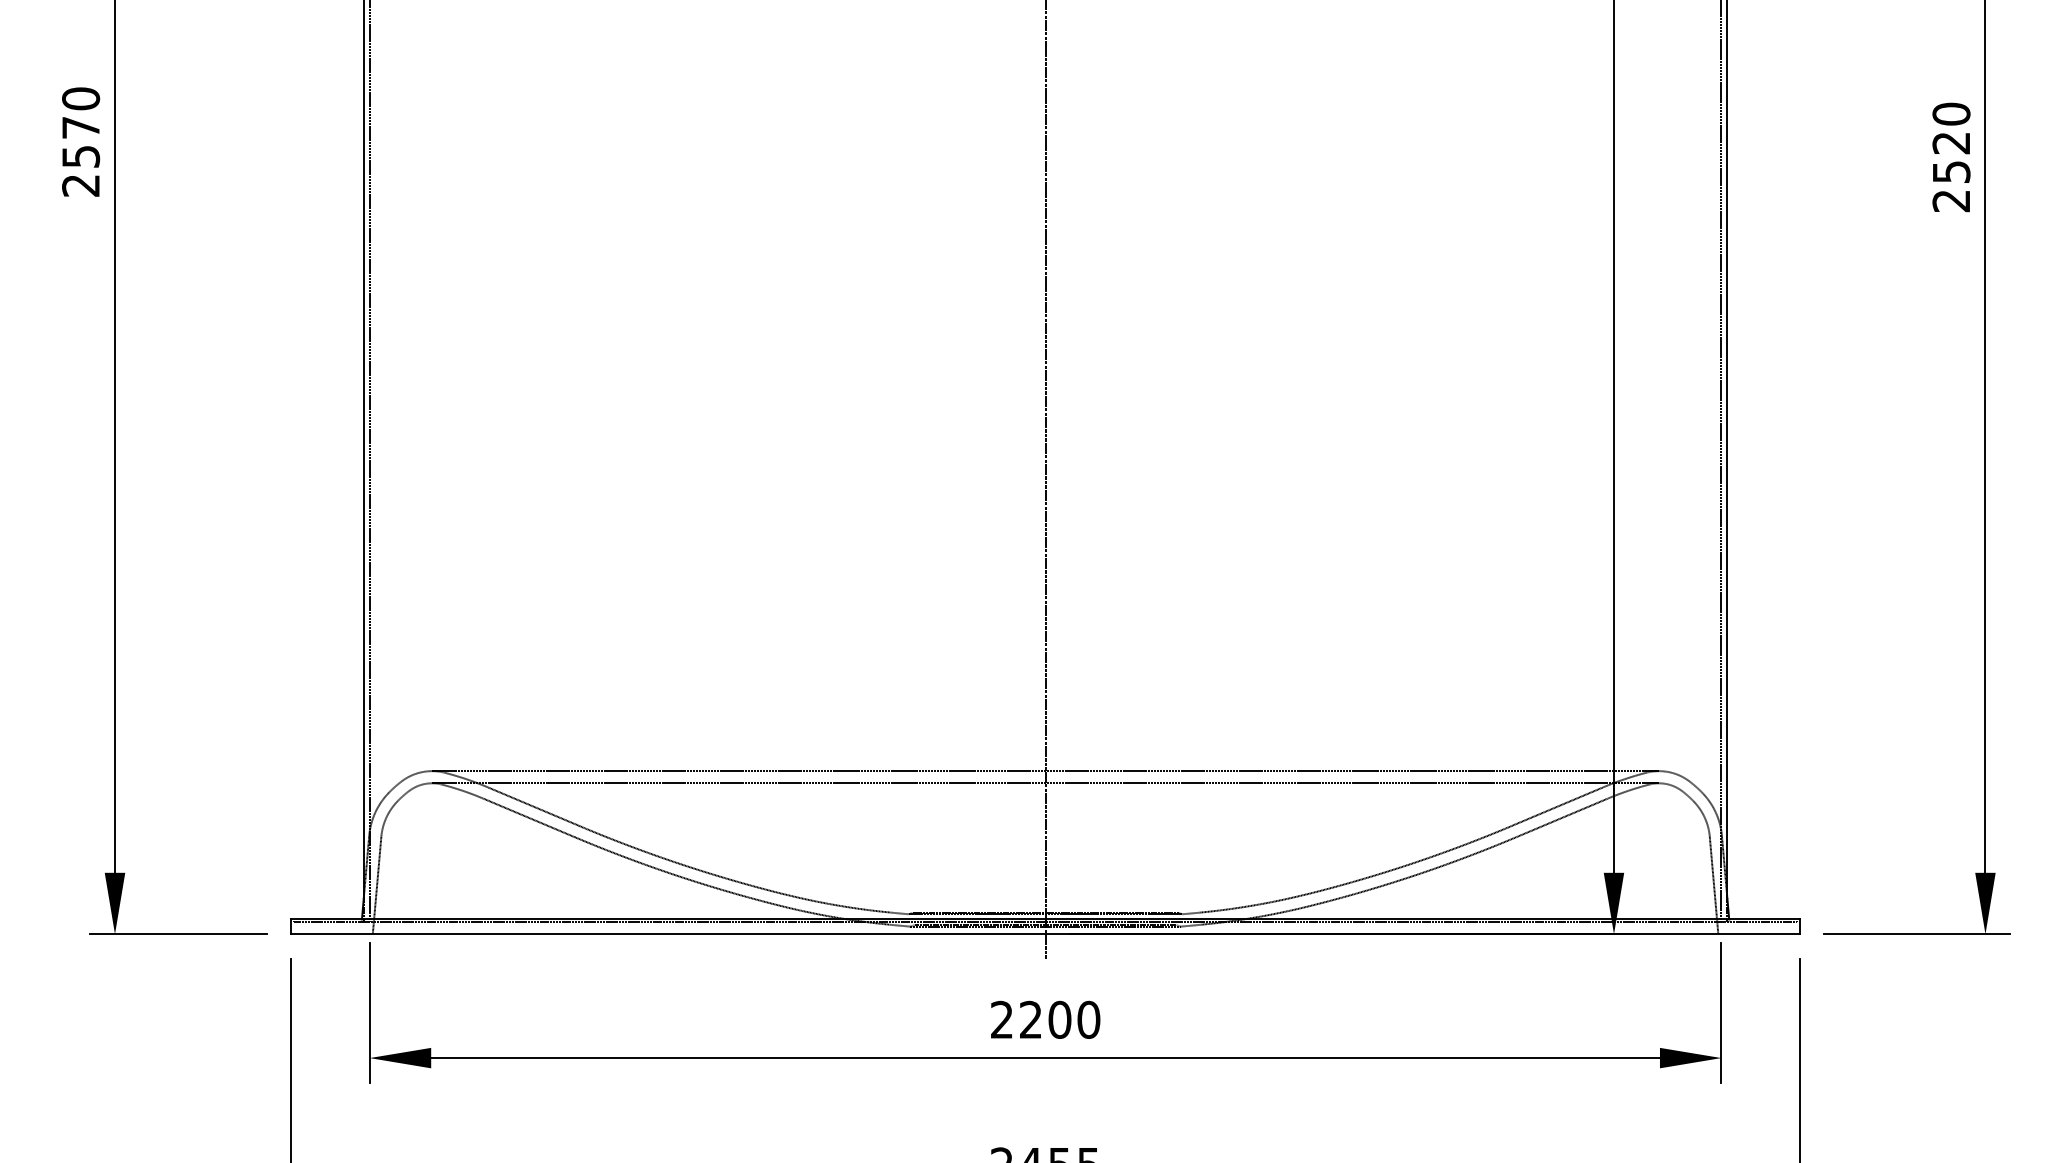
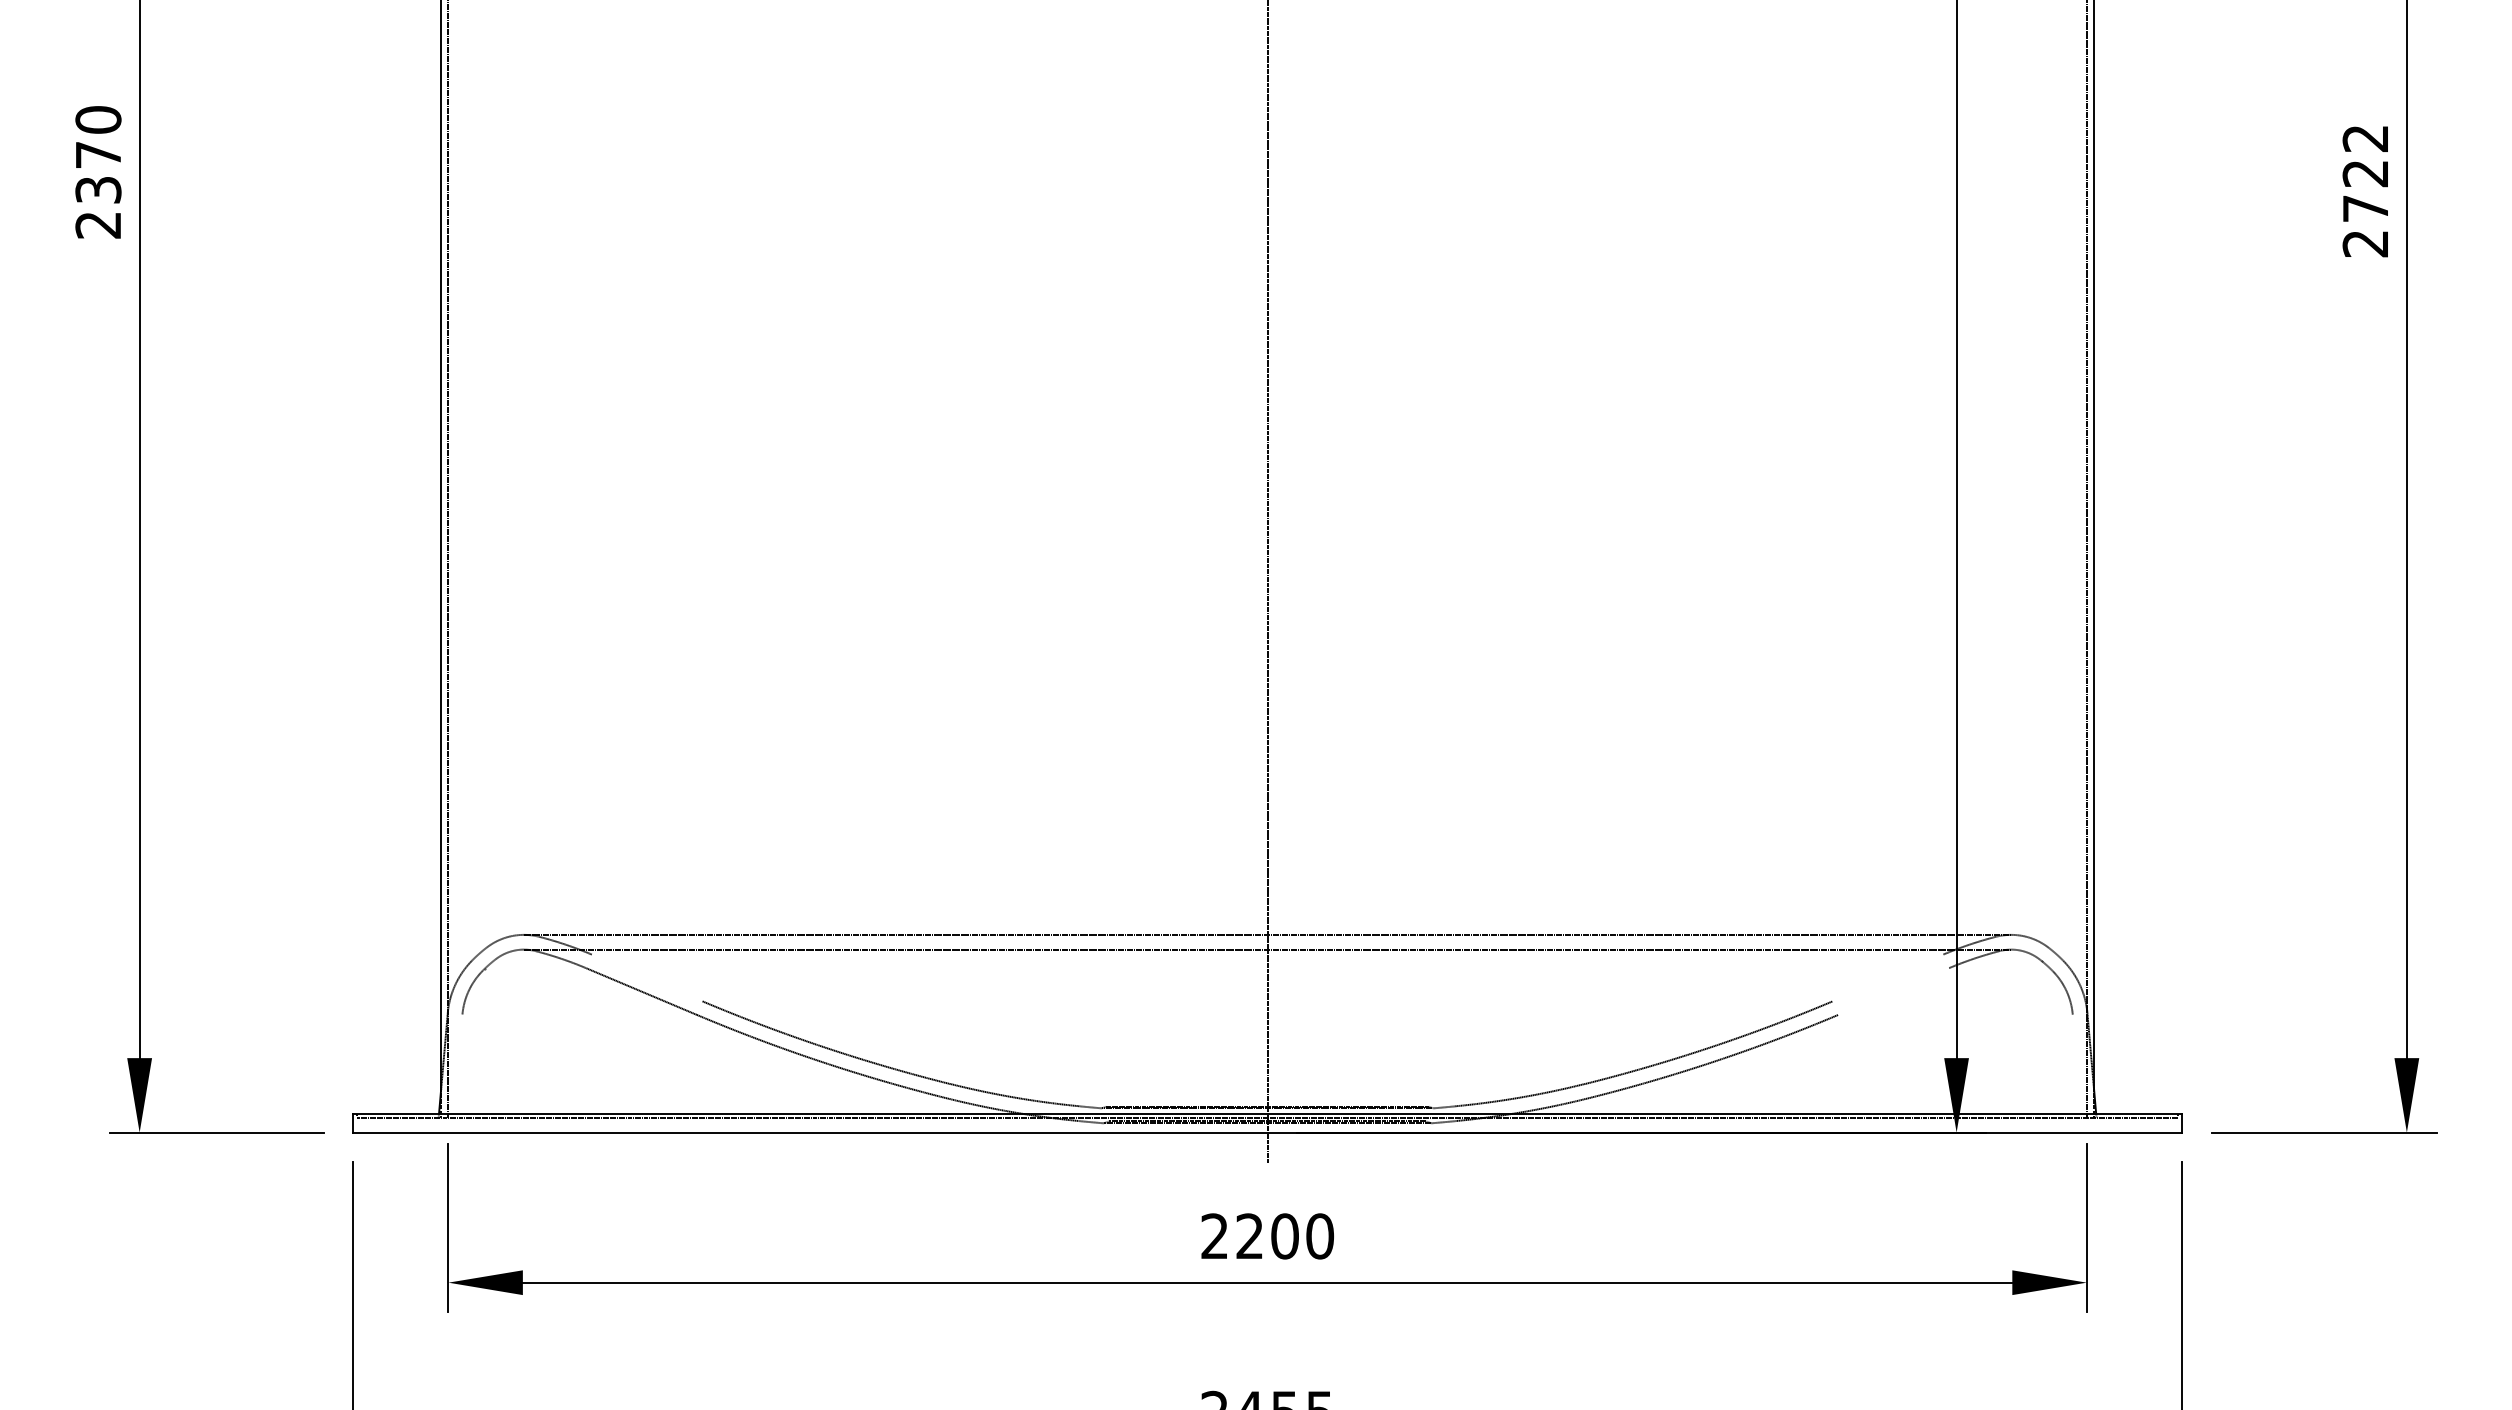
text: (1951, 142) -> (2365, 172), 2520 -> 2722
text: (80, 156) -> (97, 189), 2570 -> 2370
line: (533, 806) -> (646, 977), removed
line: (1556, 806) -> (1887, 977), removed
line: (1561, 817) -> (1893, 991), removed
line: (377, 885) -> (457, 1073), removed
line: (1713, 885) -> (2077, 1073), removed

